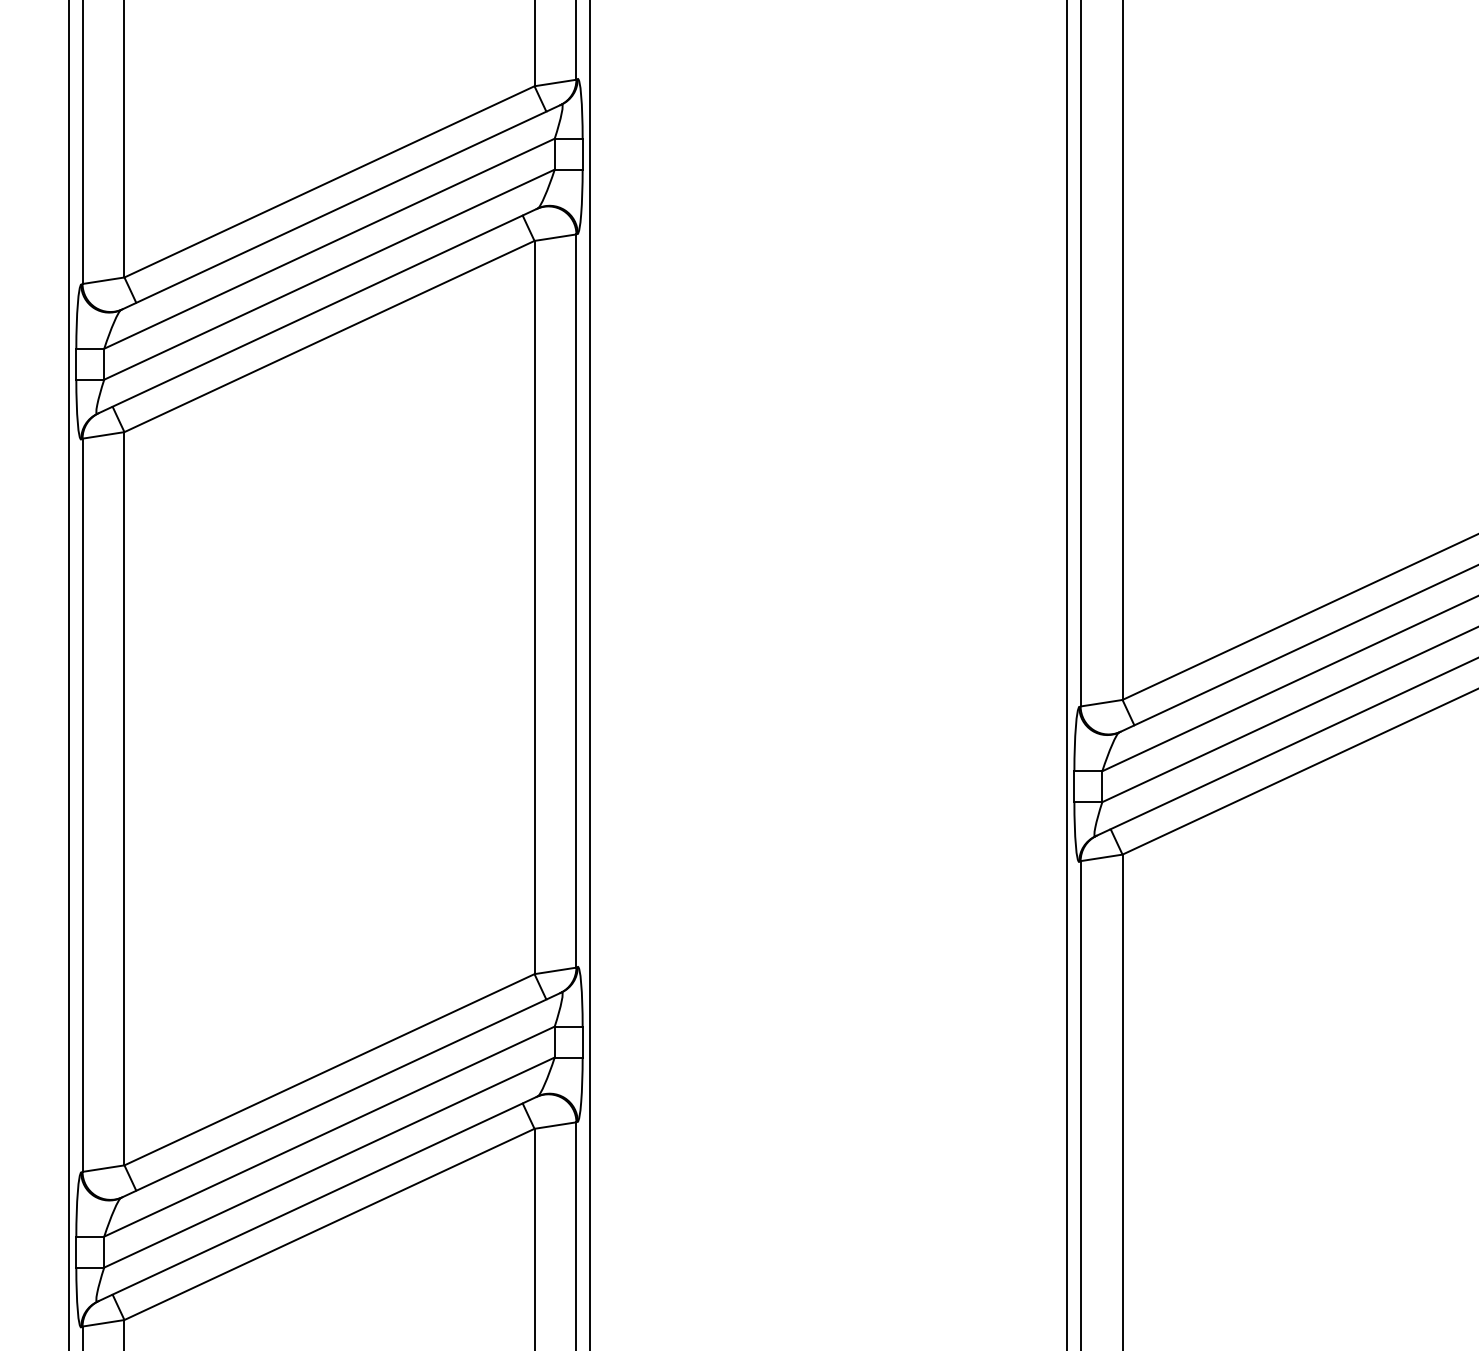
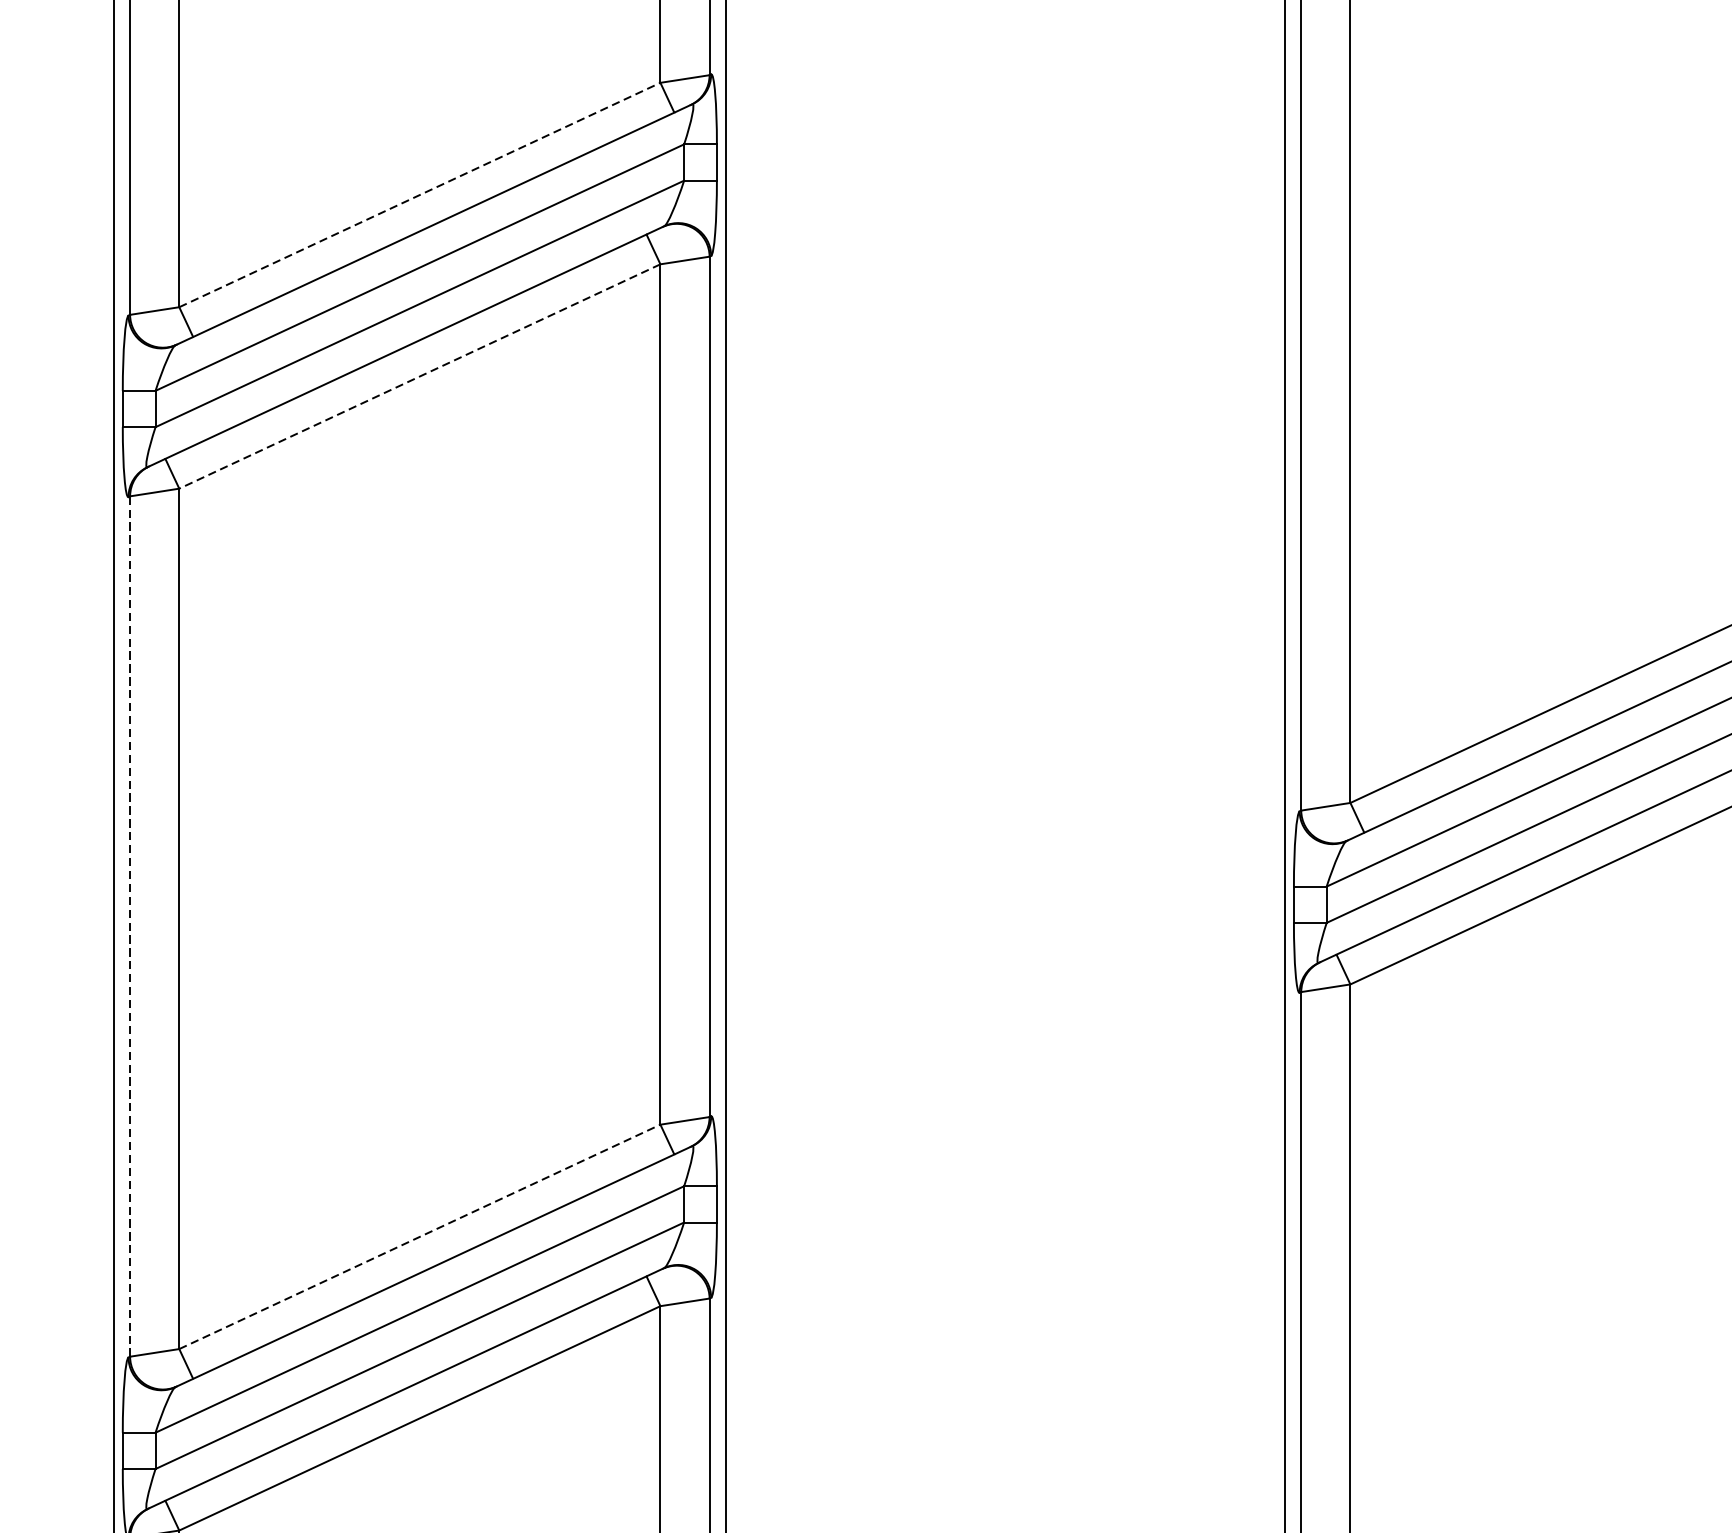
line: (329, 181) -> (419, 194), solid -> dashed
line: (329, 336) -> (419, 376), solid -> dashed
line: (82, 805) -> (130, 926), solid -> dashed
line: (329, 1069) -> (419, 1236), solid -> dashed

